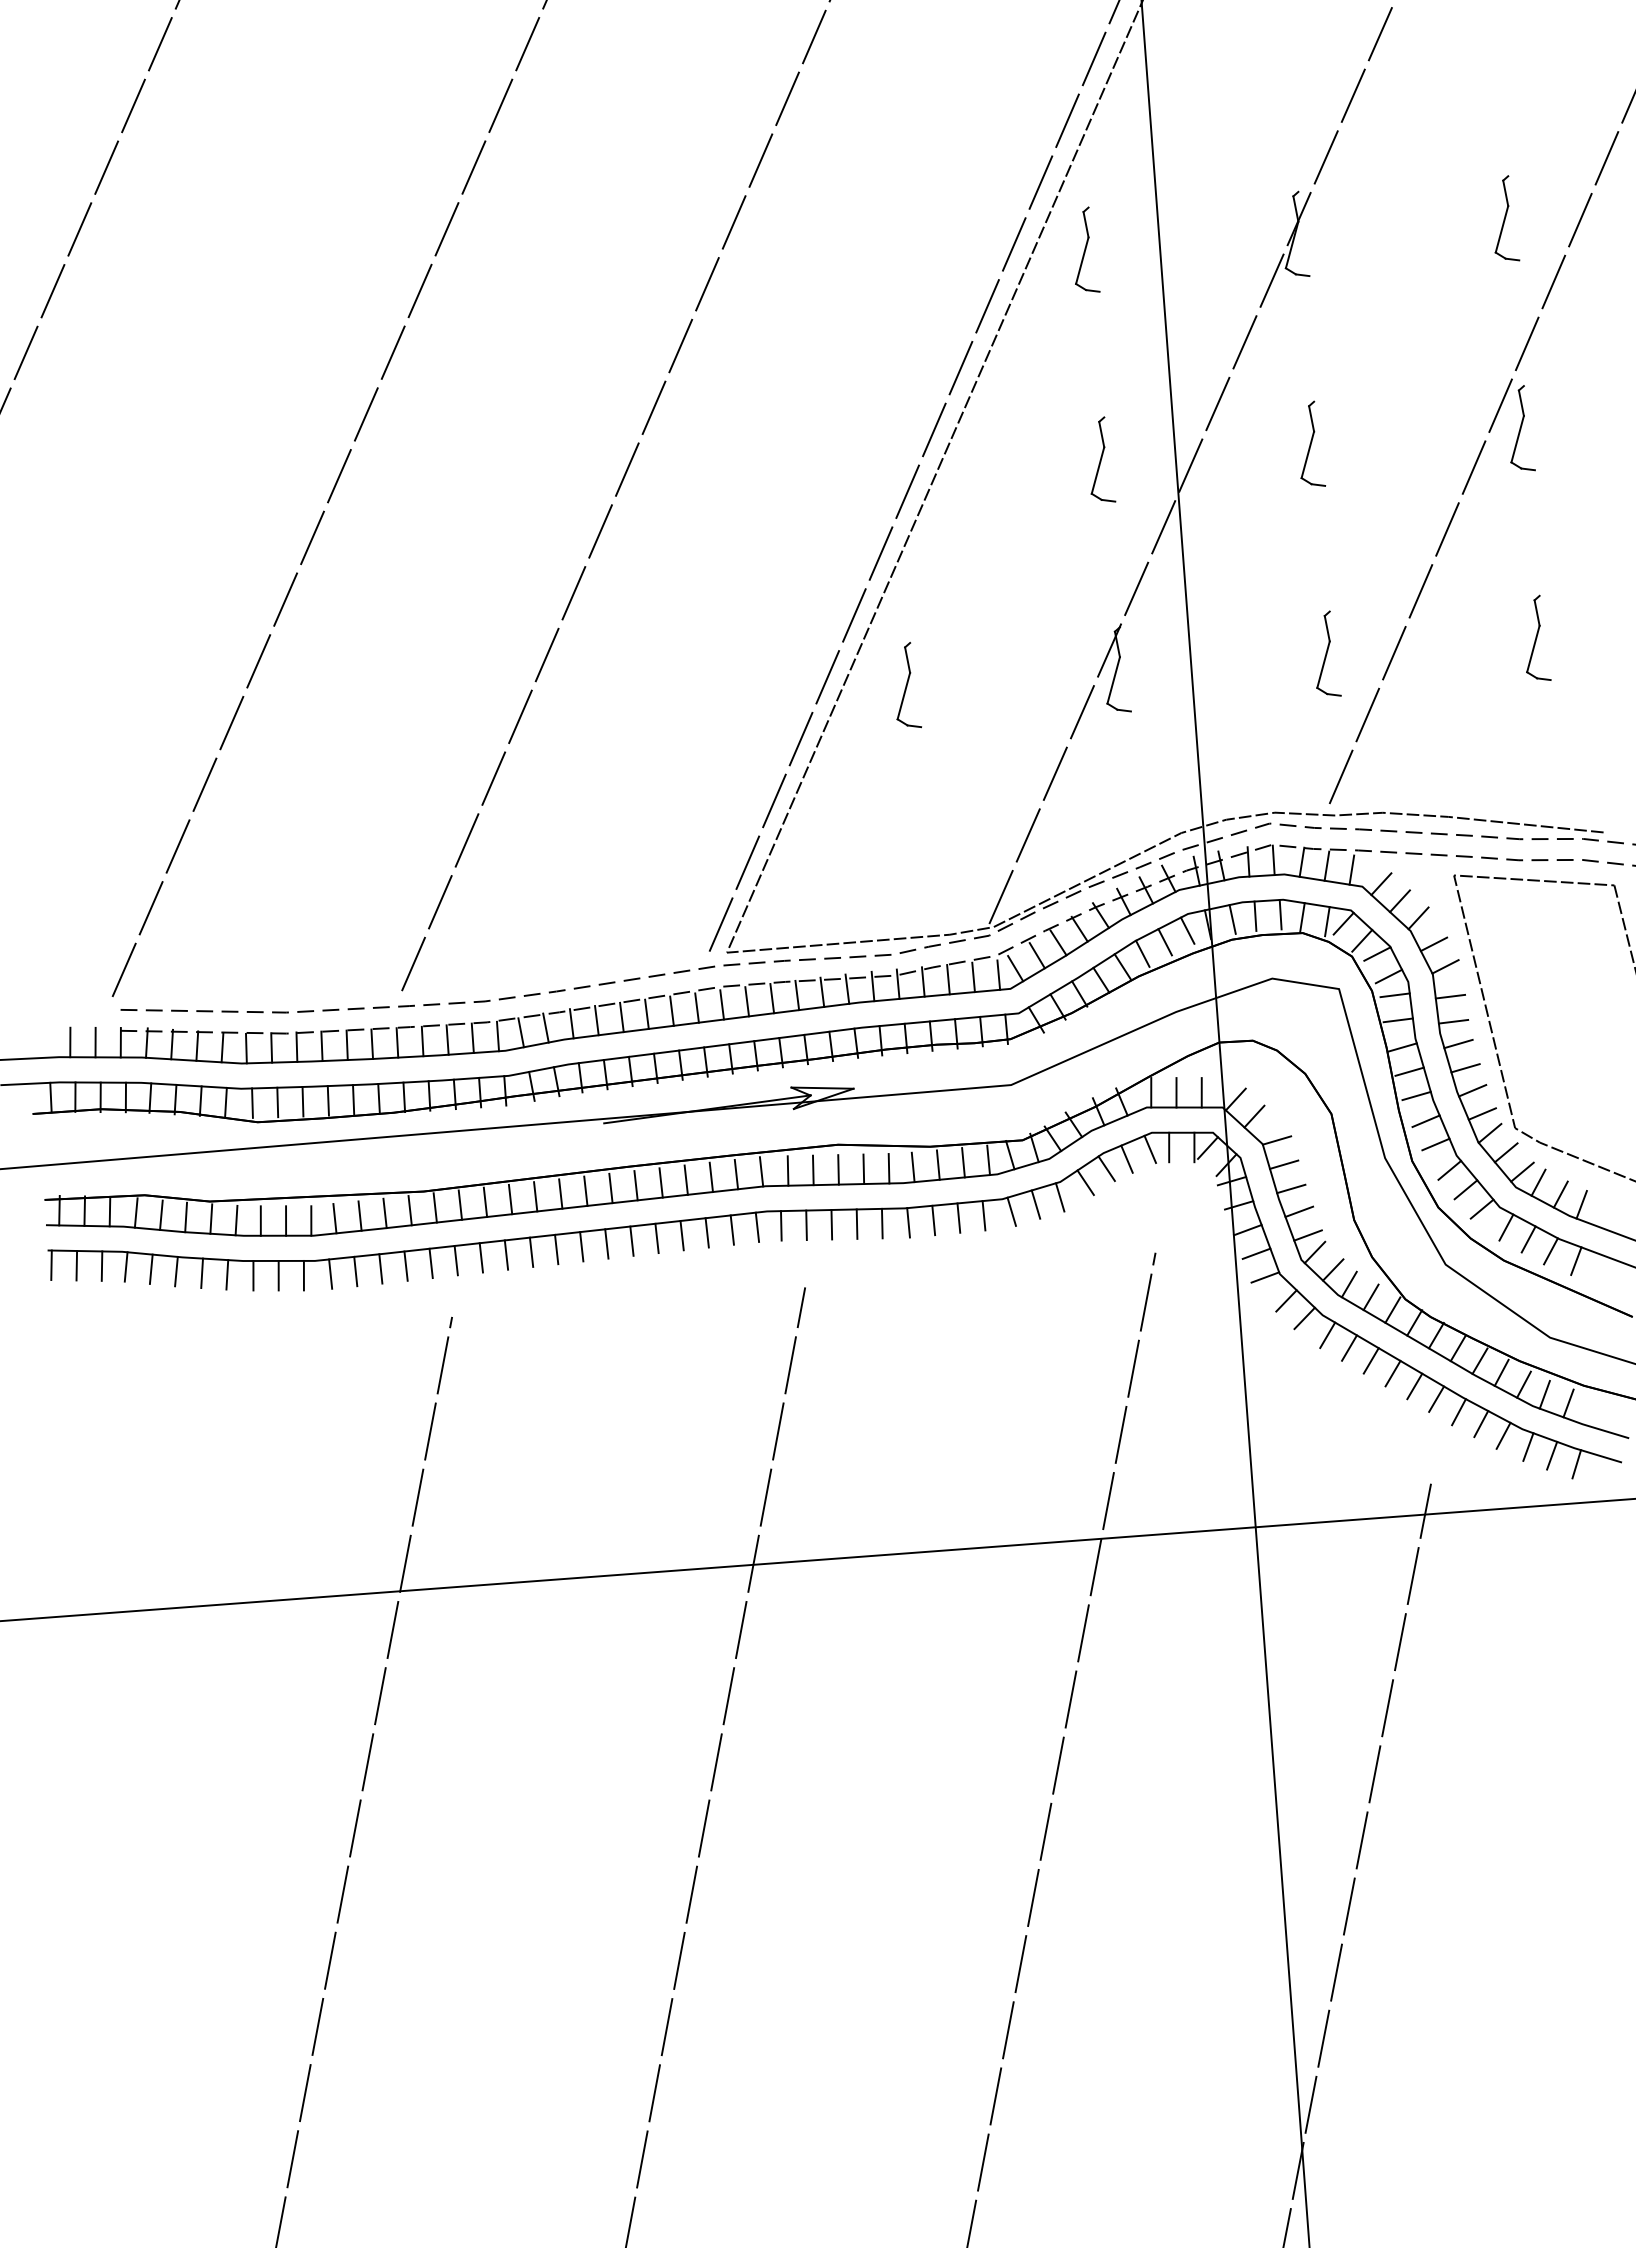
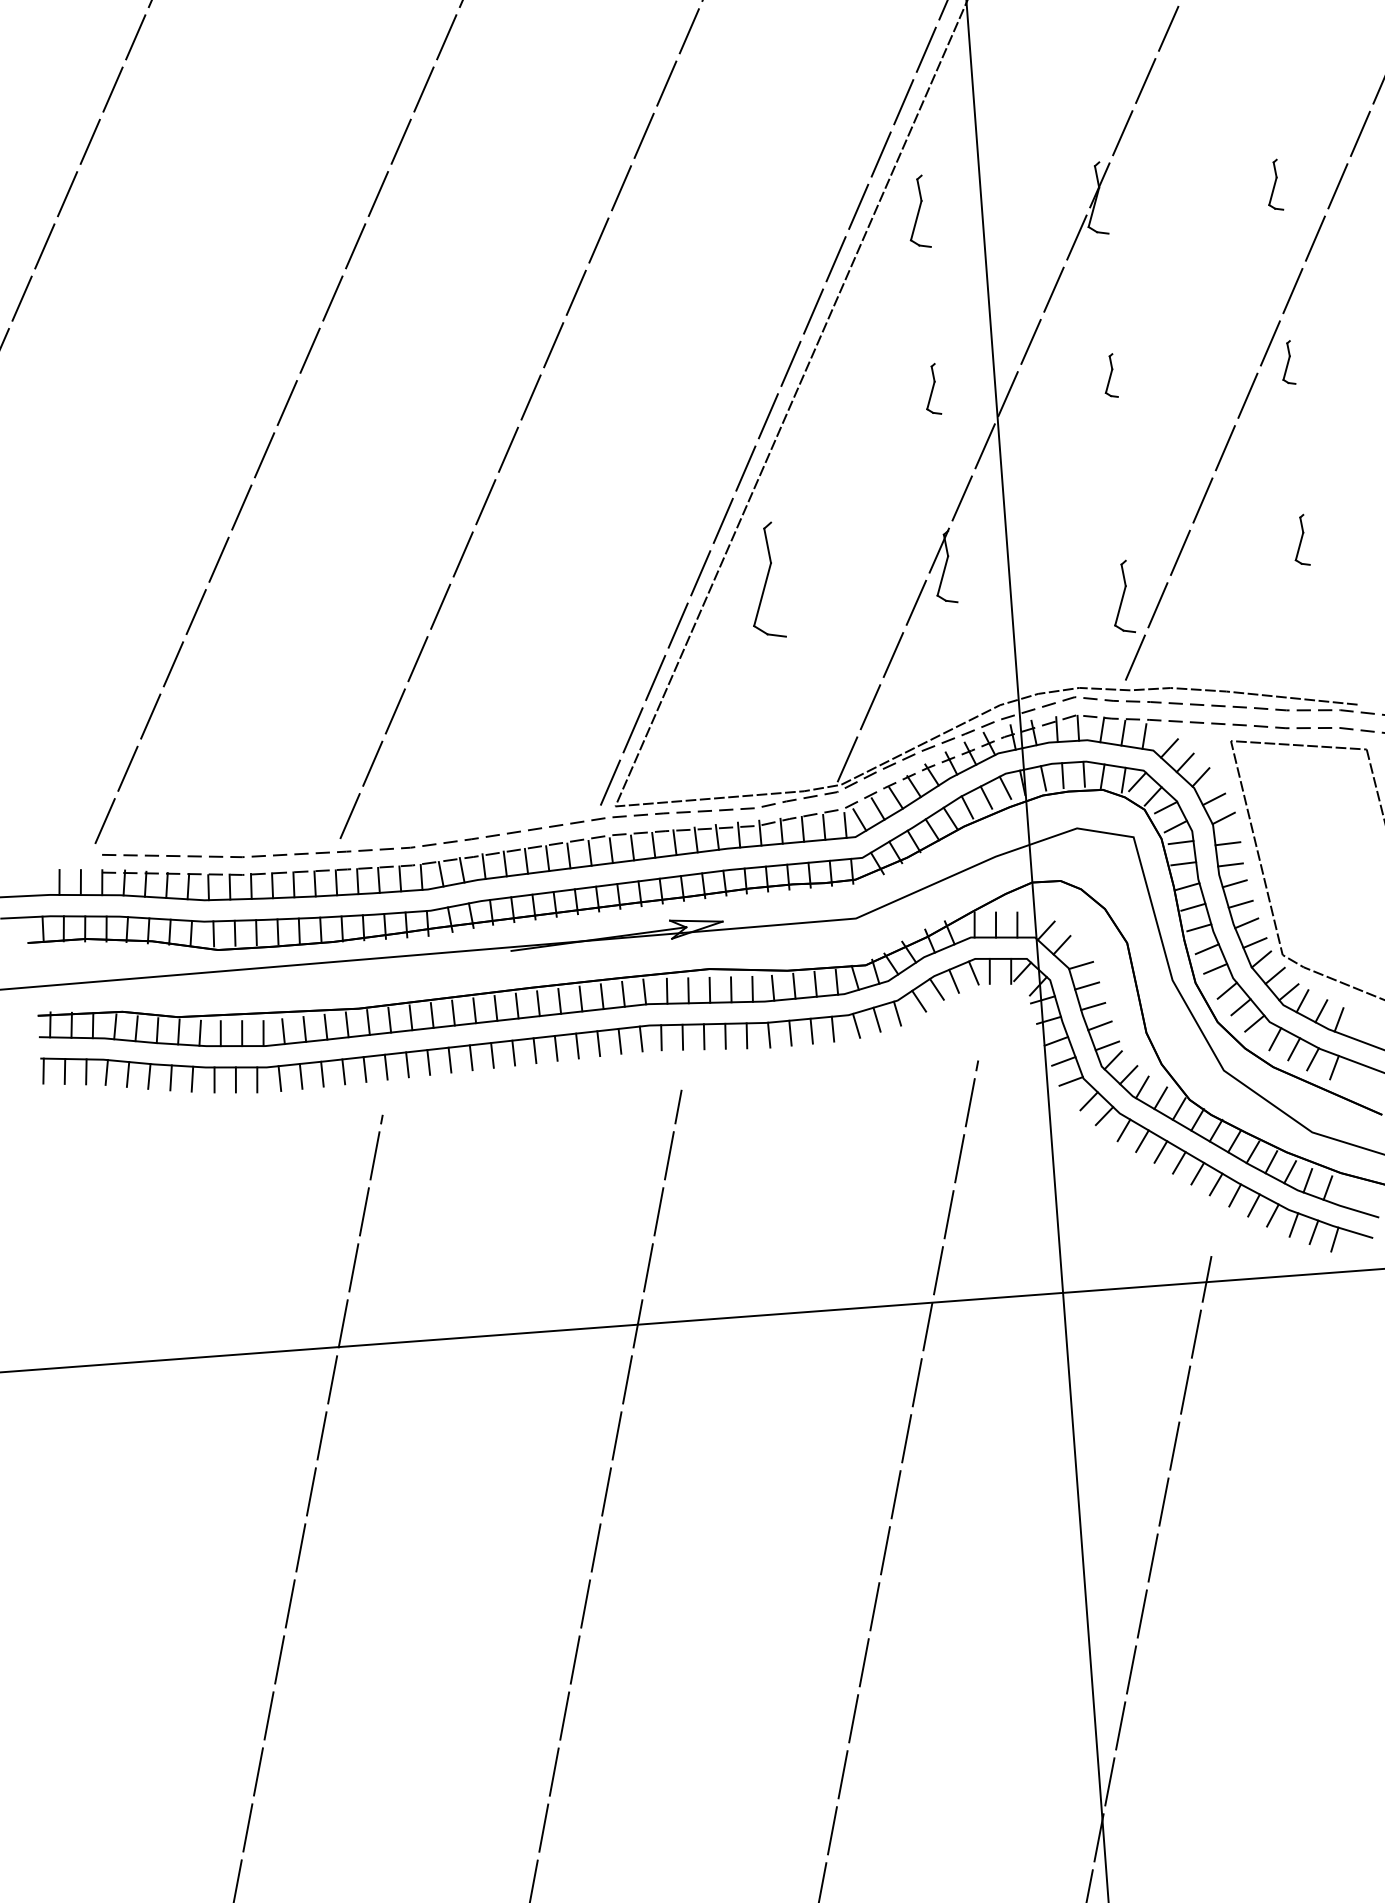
part: (1507, 218) -> (1276, 184), size x0.7
part: (1522, 428) -> (1288, 362), size x0.6
part: (1313, 443) -> (1111, 375), size x0.6
part: (1103, 459) -> (934, 388), size x0.7
part: (1538, 637) -> (1302, 539), size x0.7
part: (1328, 653) -> (1124, 596), moved
part: (908, 685) -> (769, 580), size x1.6

